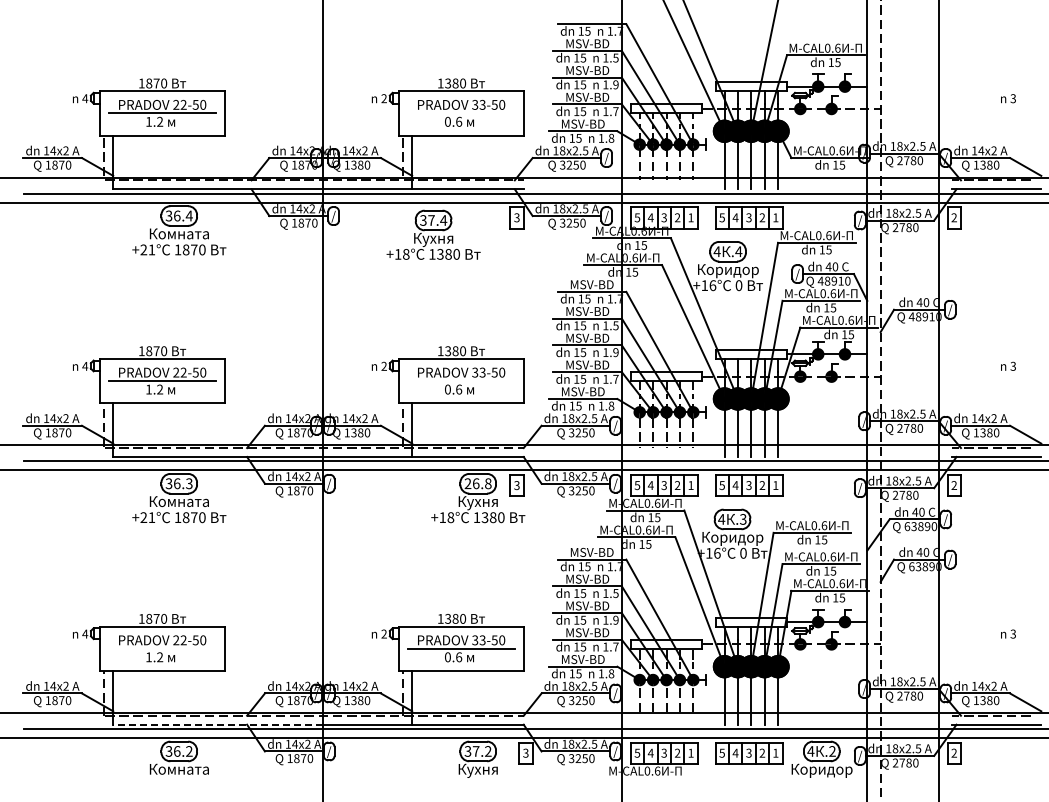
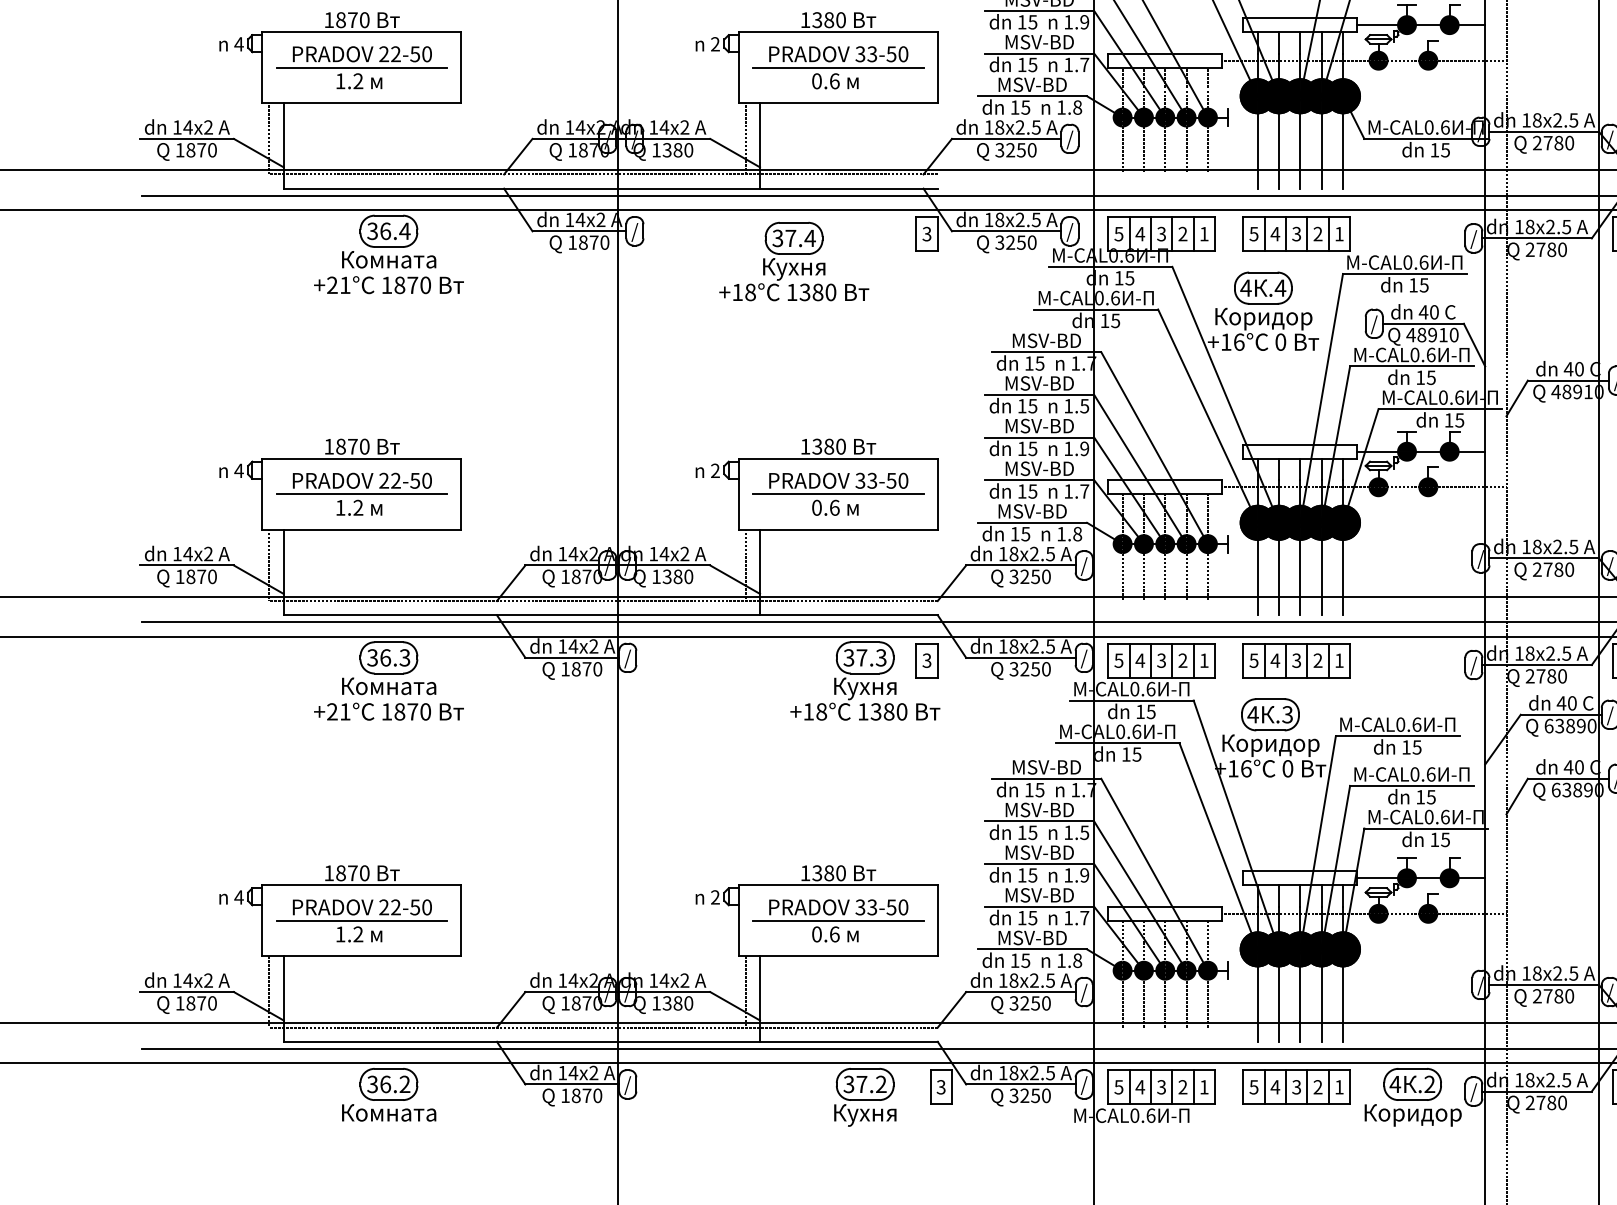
line: (460, 113) -> (837, 67), added
line: (460, 381) -> (837, 494), added
text: (477, 483) -> (864, 657), 26.8 -> 37.3
line: (161, 648) -> (360, 920), added
line: (218, 724) -> (451, 1041), dashed -> solid

